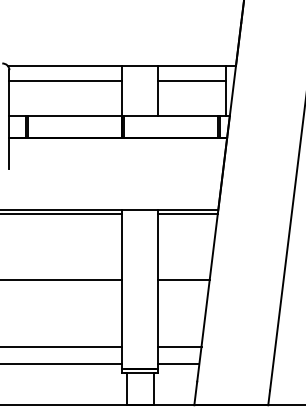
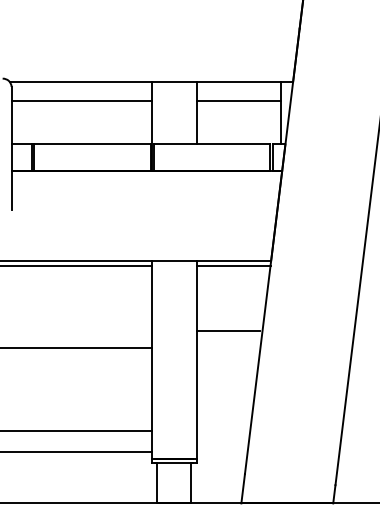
line: (183, 280) -> (228, 331), moved
line: (179, 346) -> (223, 430), removed
line: (178, 364) -> (221, 452), removed

